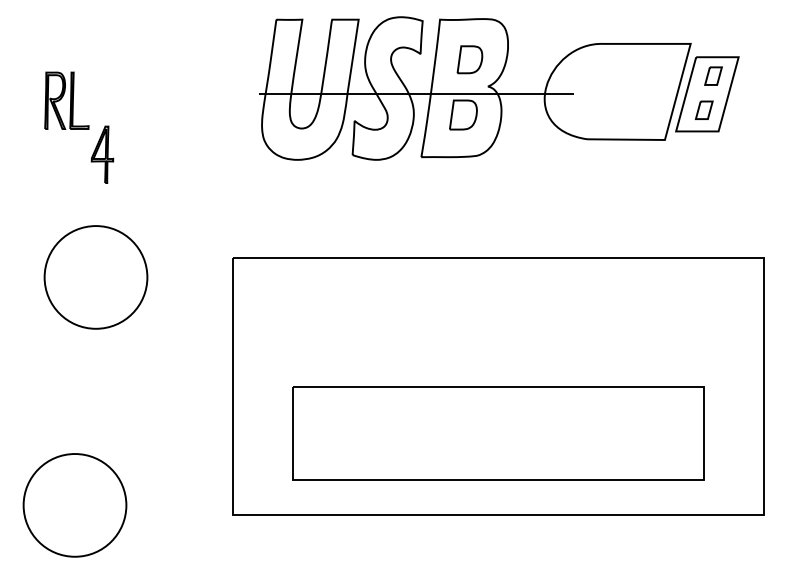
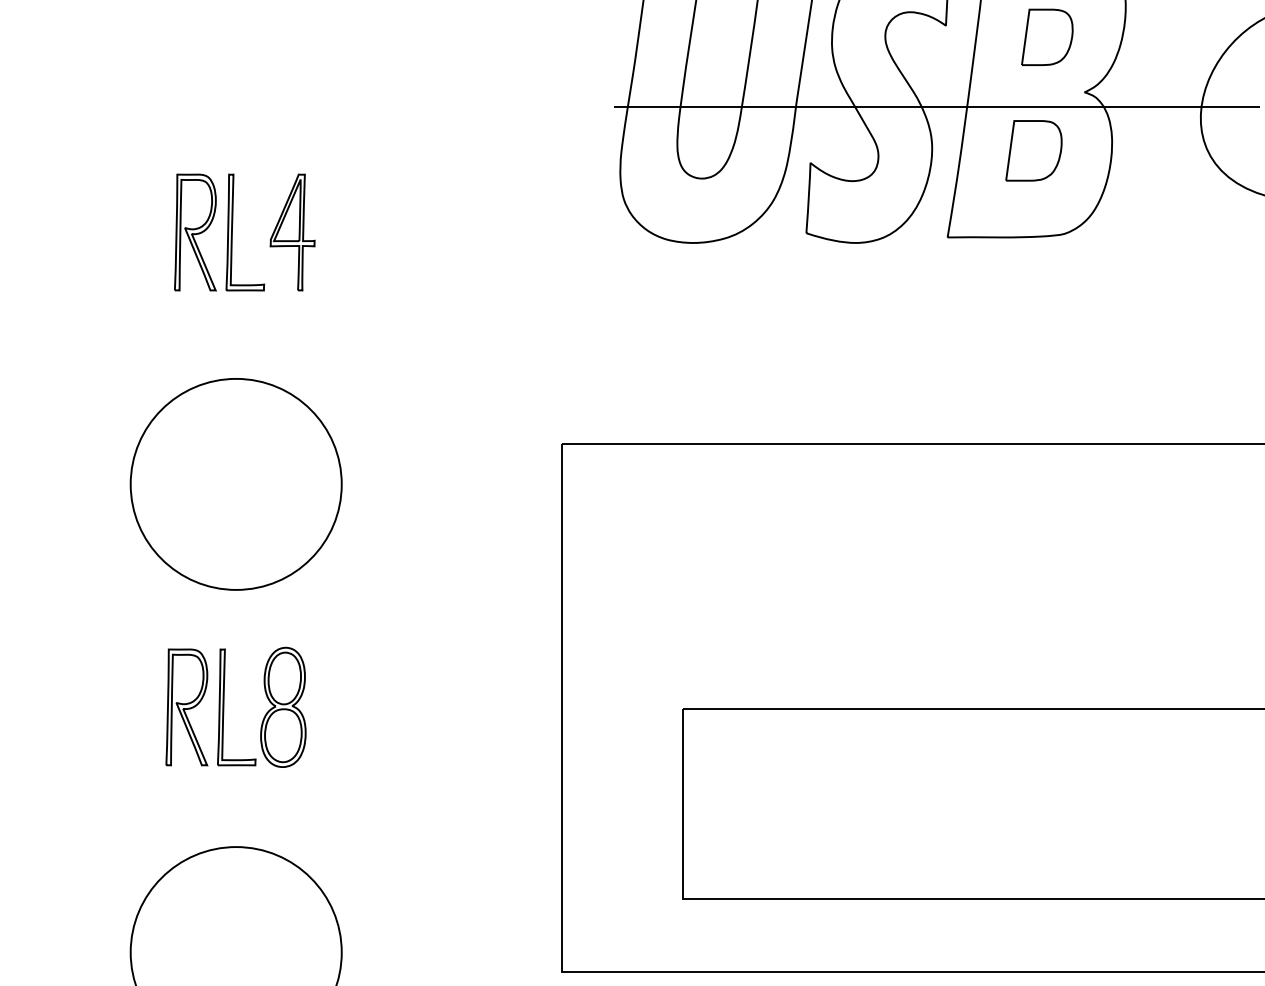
part: (66, 100) -> (218, 231), moved
part: (95, 277) -> (235, 484), moved
part: (74, 385) -> (235, 706), added

